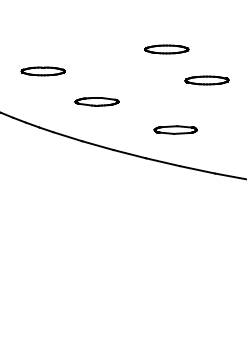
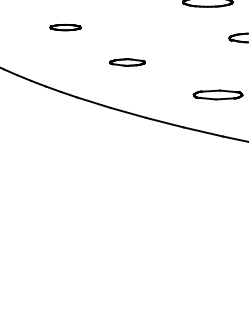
part: (42, 71) -> (64, 27), size x0.6
part: (96, 101) -> (126, 62), size x0.7

